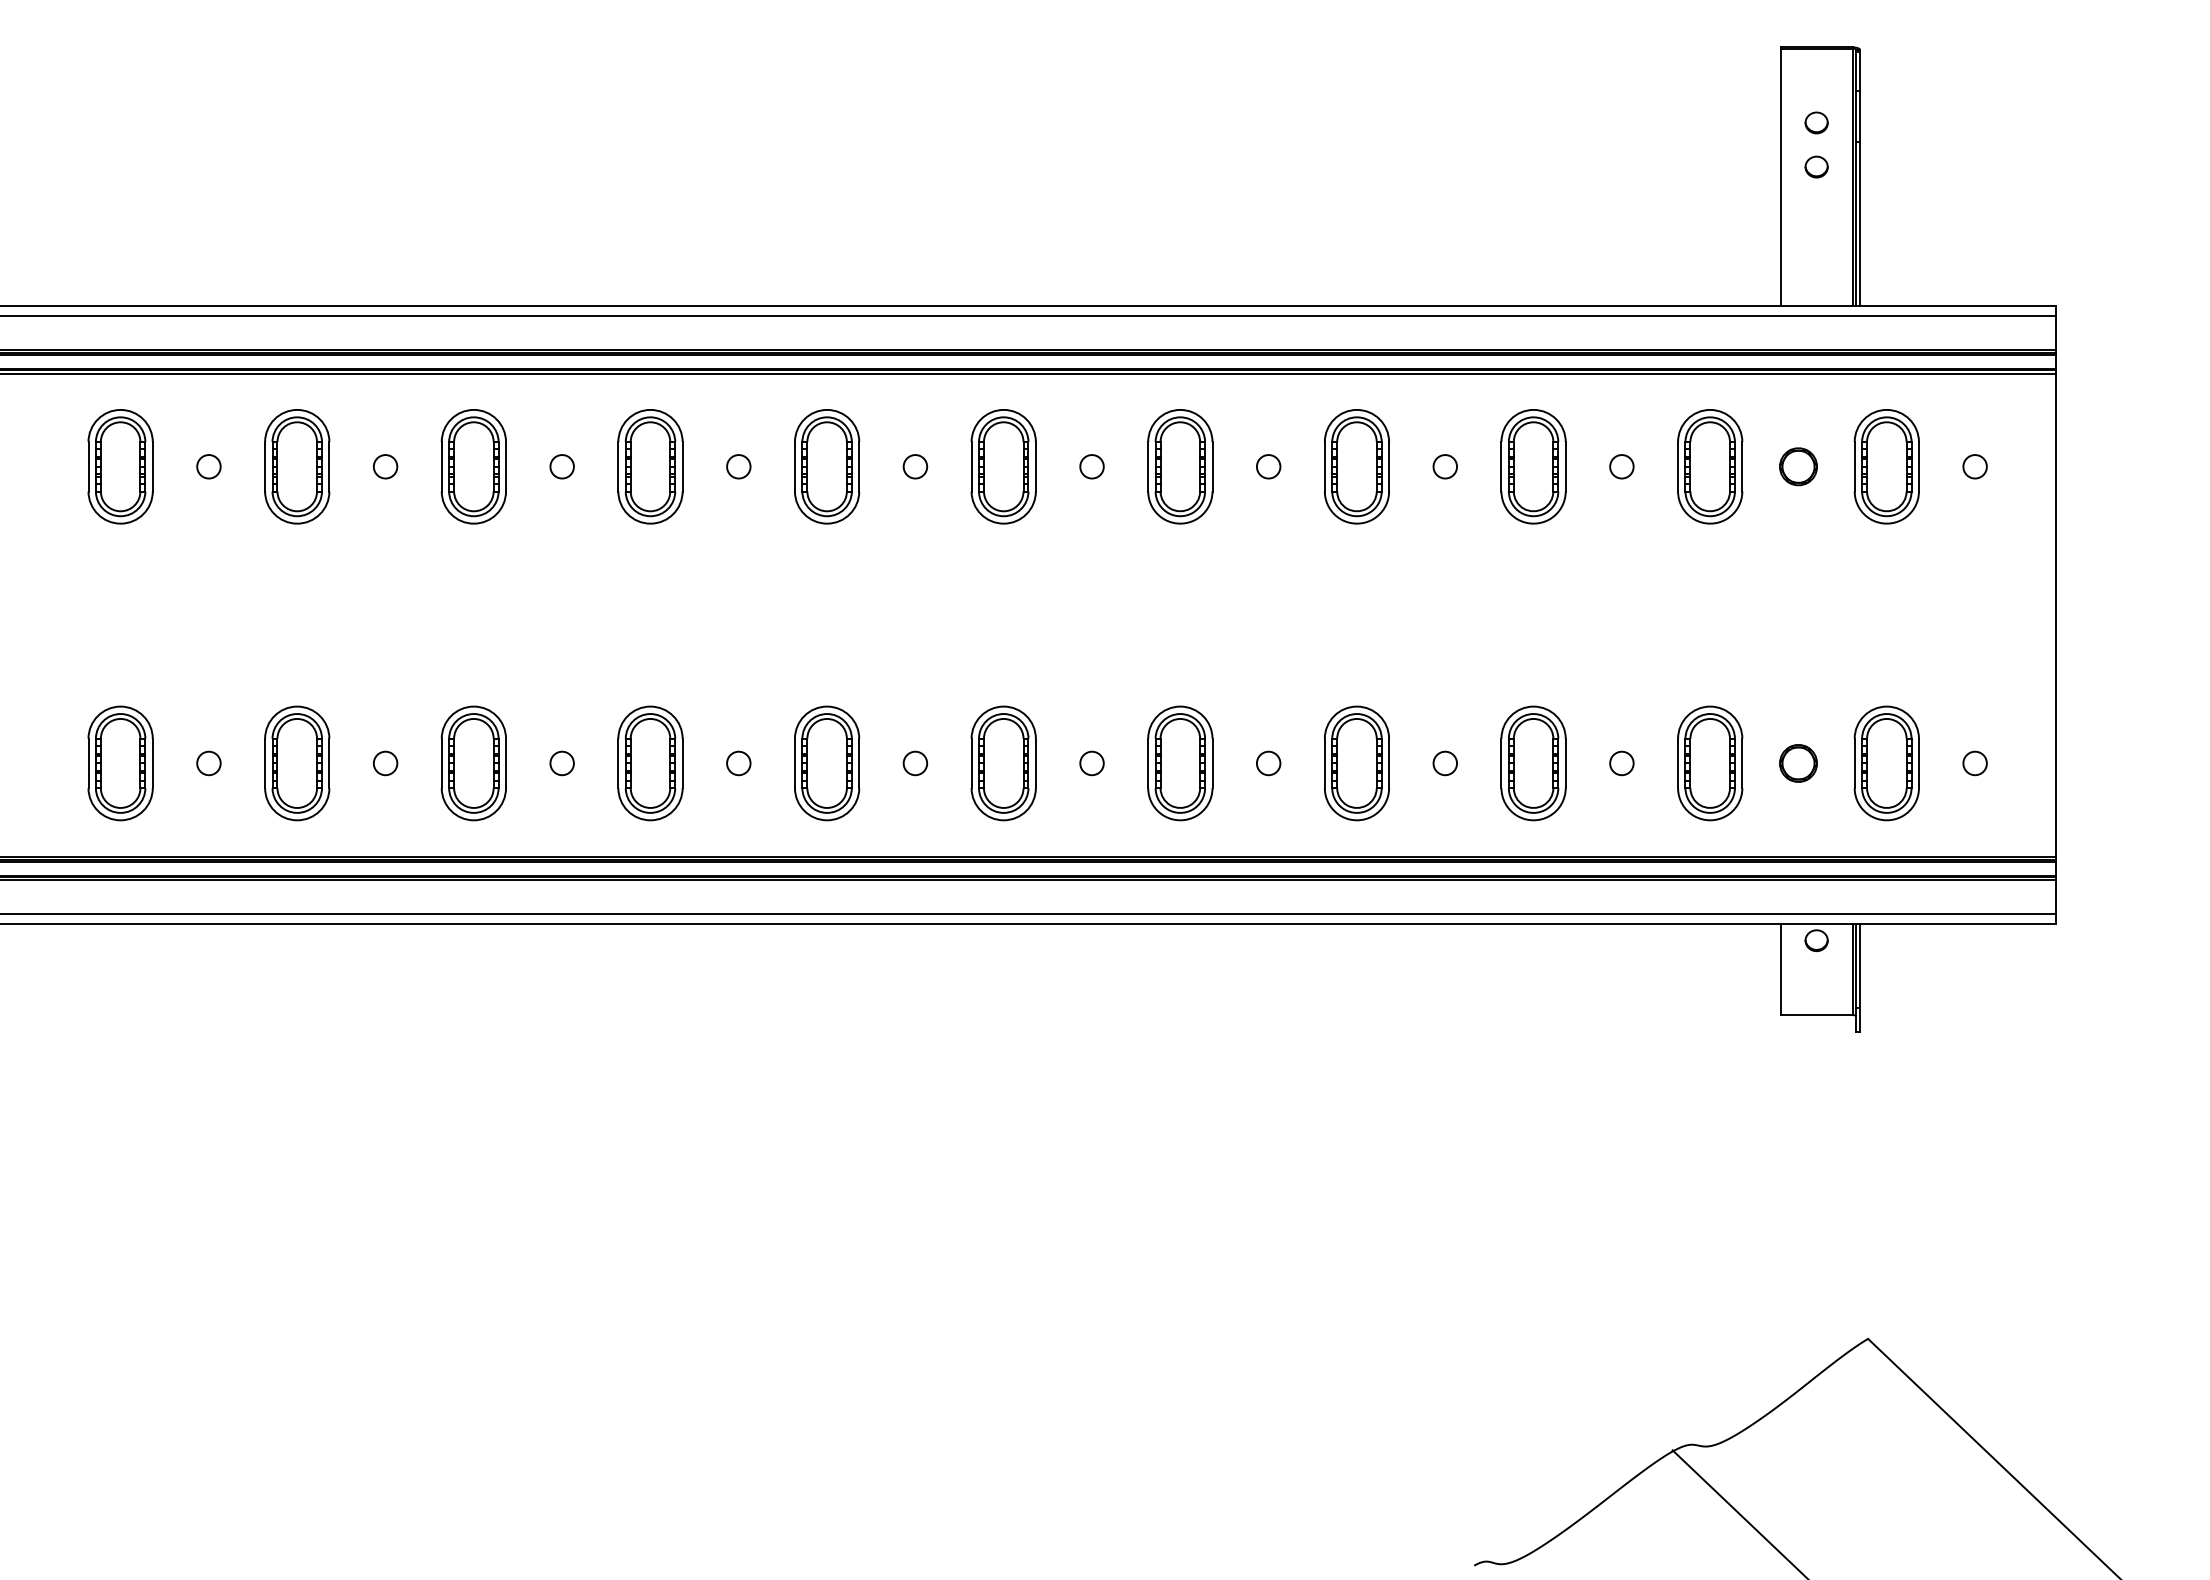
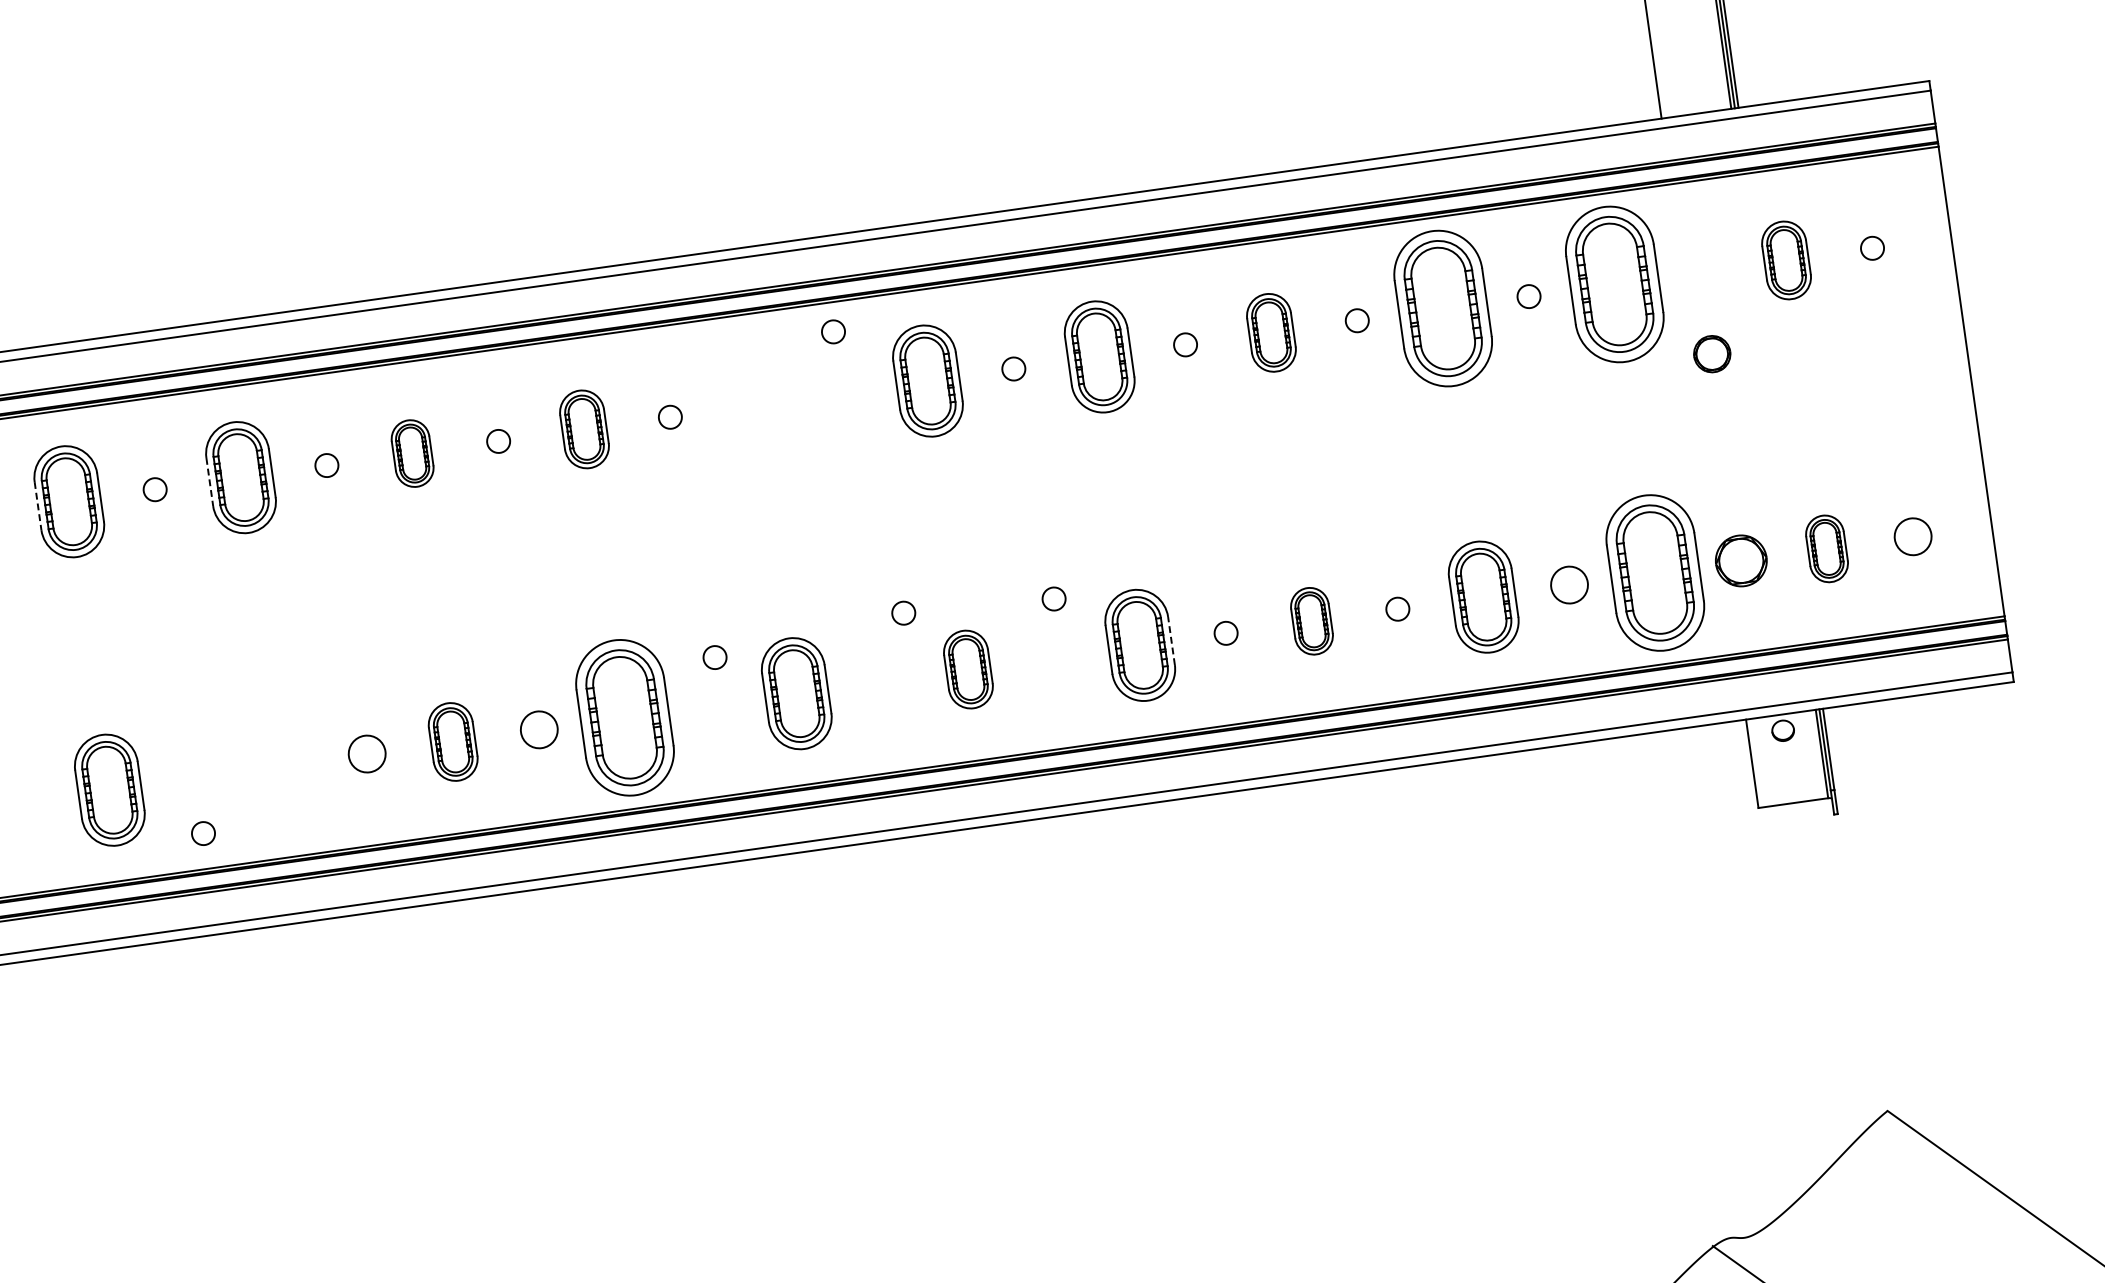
line: (88, 466) -> (38, 505), solid -> dashed
line: (265, 466) -> (210, 481), solid -> dashed
part: (473, 466) -> (412, 453), size x0.6
part: (650, 466) -> (584, 429), size x0.7
part: (827, 466) -> (756, 404), removed
circle: (915, 466) -> (833, 331), moved
part: (1356, 466) -> (1270, 332), size x0.7
part: (1533, 466) -> (1443, 308), size x1.4
part: (1710, 466) -> (1615, 284), size x1.4
part: (1798, 466) -> (1712, 353), moved
part: (1886, 466) -> (1786, 260), size x0.7
circle: (208, 763) -> (203, 833), moved
part: (297, 763) -> (281, 766), removed
circle: (385, 763) -> (367, 754), size x1.6
part: (473, 763) -> (452, 742), size x0.7
circle: (561, 763) -> (538, 730), size x1.6
part: (650, 763) -> (625, 717), size x1.4
circle: (738, 763) -> (714, 657), moved
circle: (915, 763) -> (903, 613), moved
part: (1003, 763) -> (968, 669), size x0.7
circle: (1091, 763) -> (1053, 599), moved
line: (1212, 763) -> (1171, 641), solid -> dashed
part: (1356, 763) -> (1311, 621), size x0.6
circle: (1621, 763) -> (1569, 585), size x1.6
part: (1710, 763) -> (1655, 573), size x1.4
part: (1798, 763) -> (1741, 560), size x1.4
part: (1886, 763) -> (1826, 548), size x0.6
circle: (1974, 763) -> (1912, 536), size x1.6

